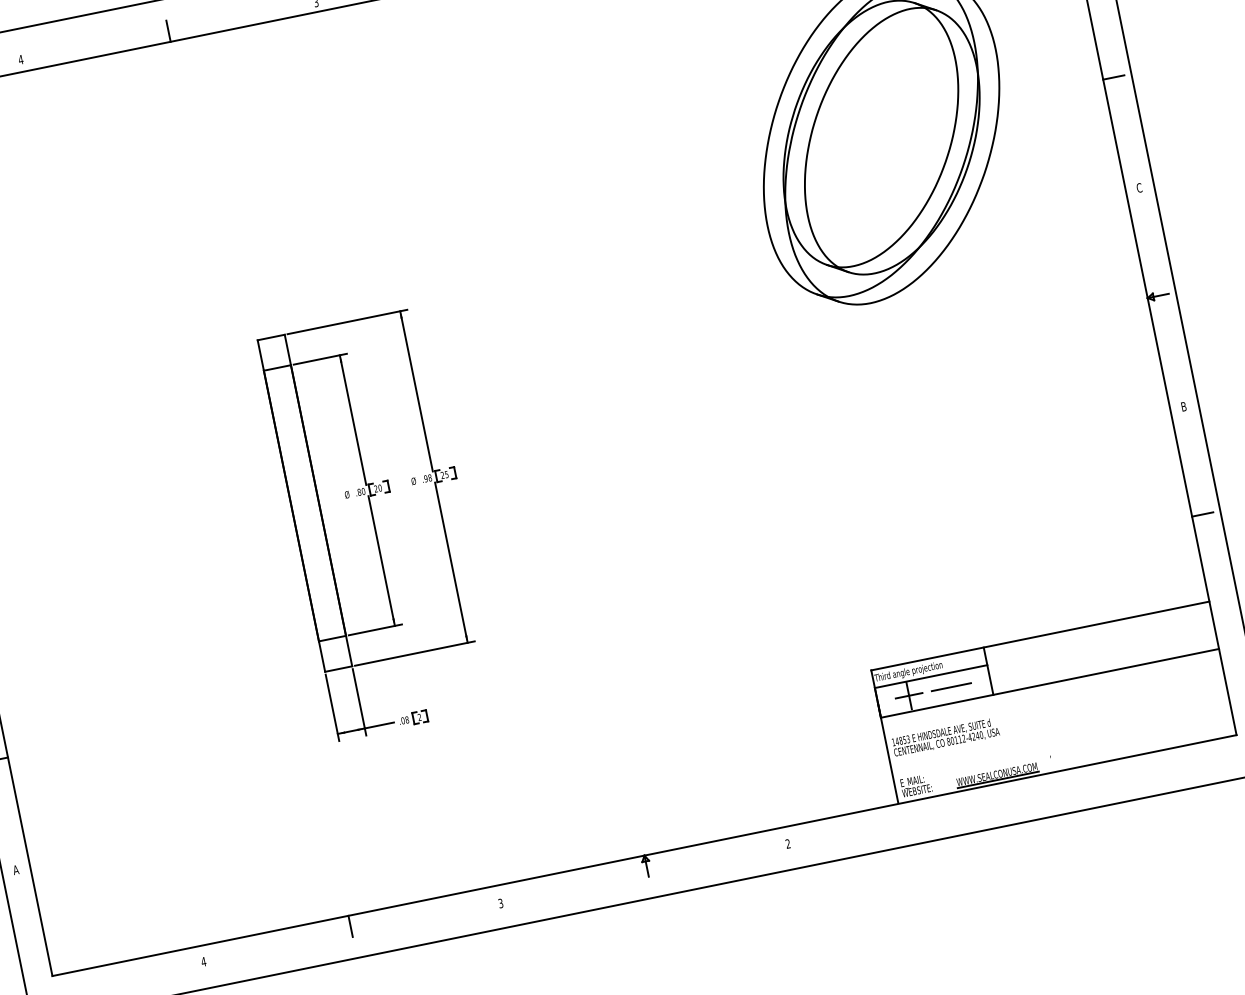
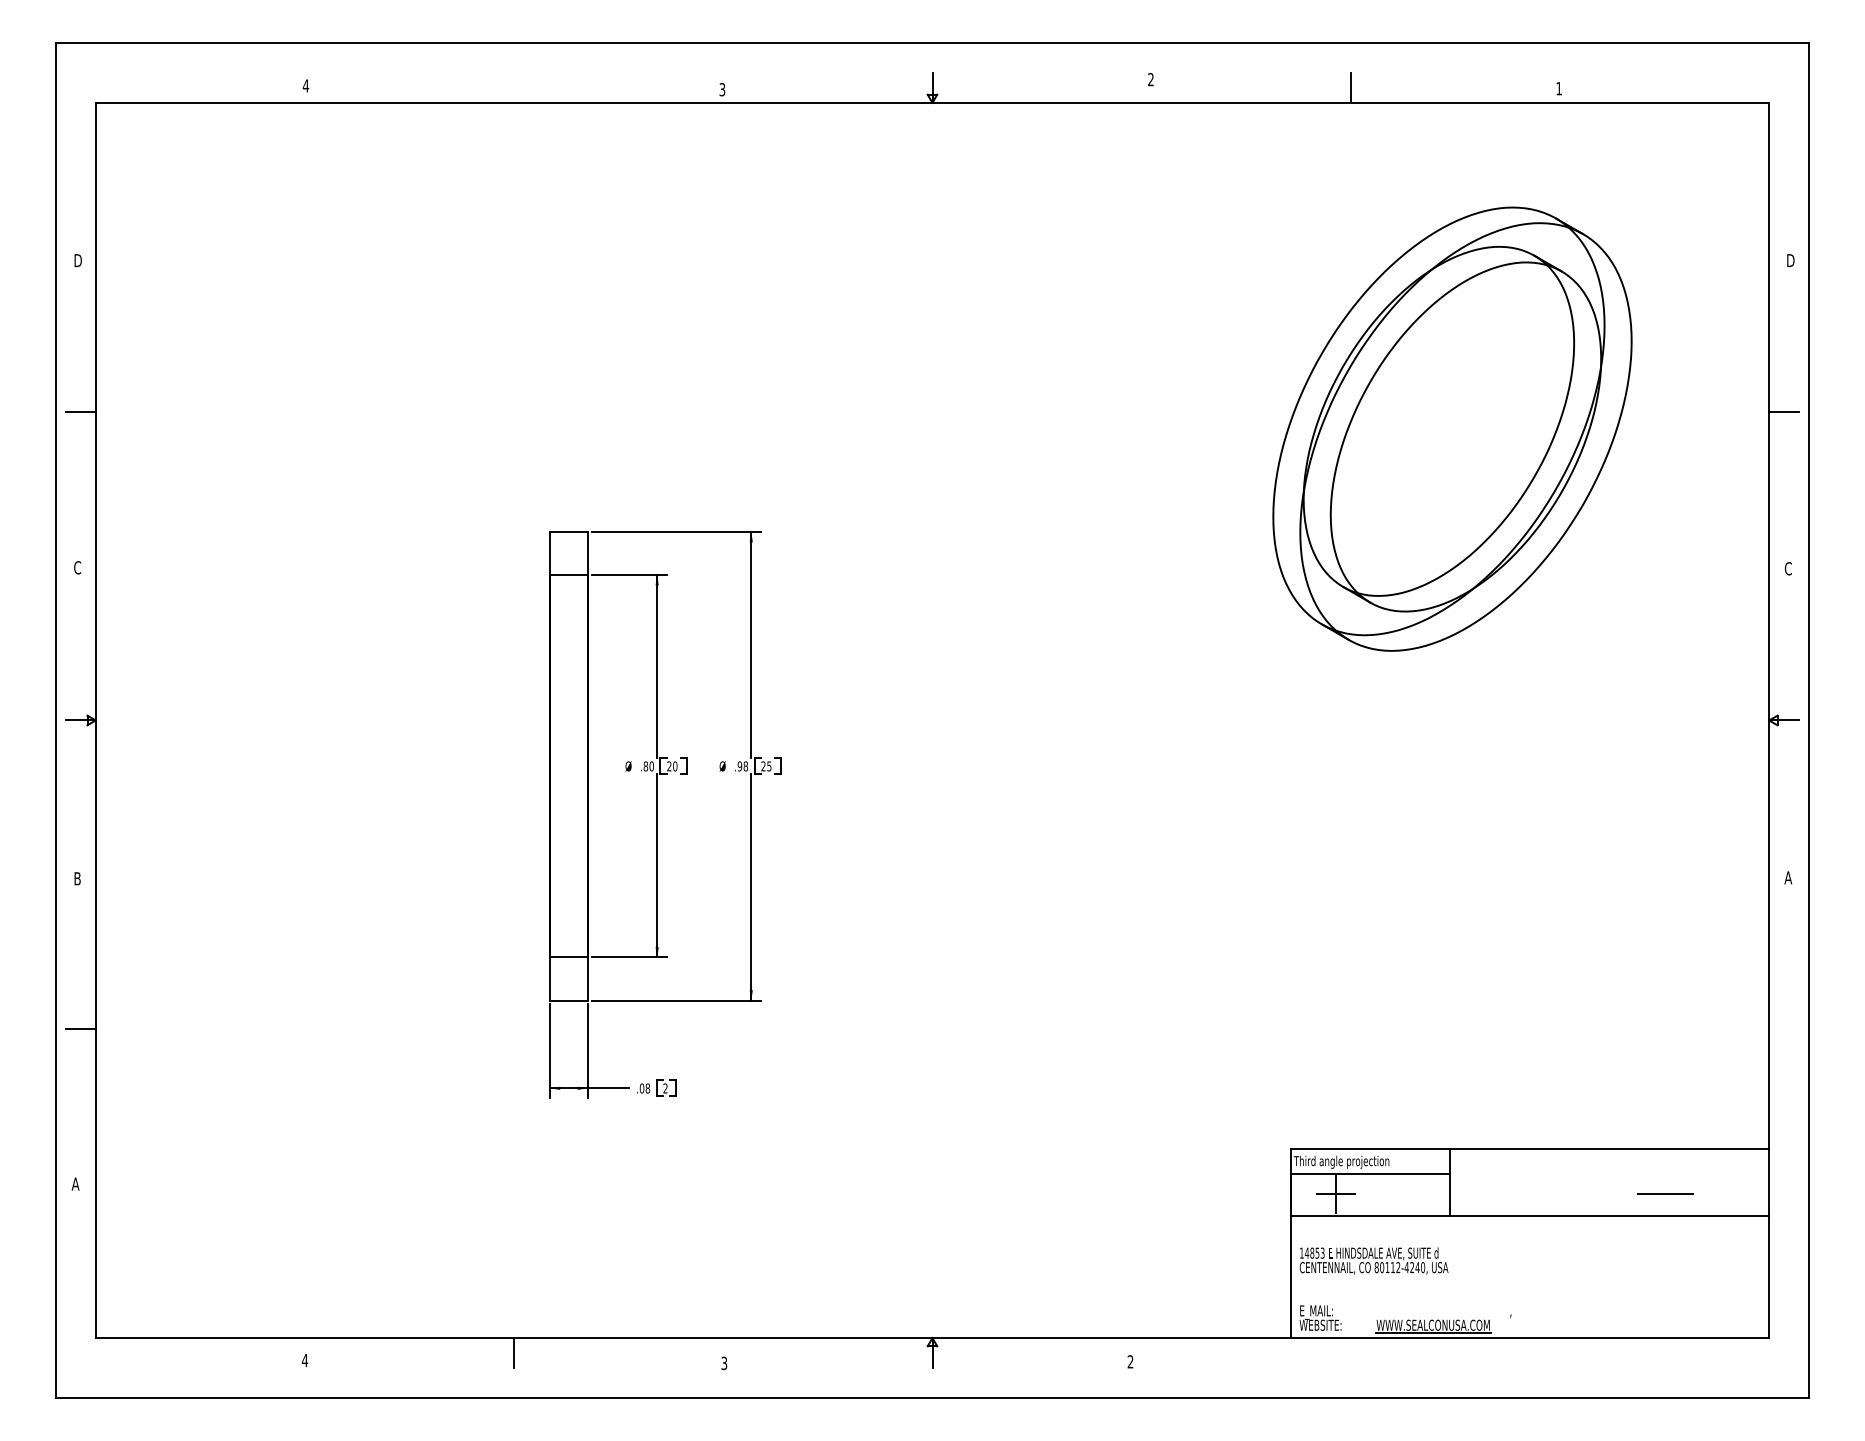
line: (168, 30) -> (514, 87), removed
text: (1183, 406) -> (1788, 877), B -> A
line: (1202, 514) -> (1784, 1029), removed
line: (951, 686) -> (1665, 1193), moved

